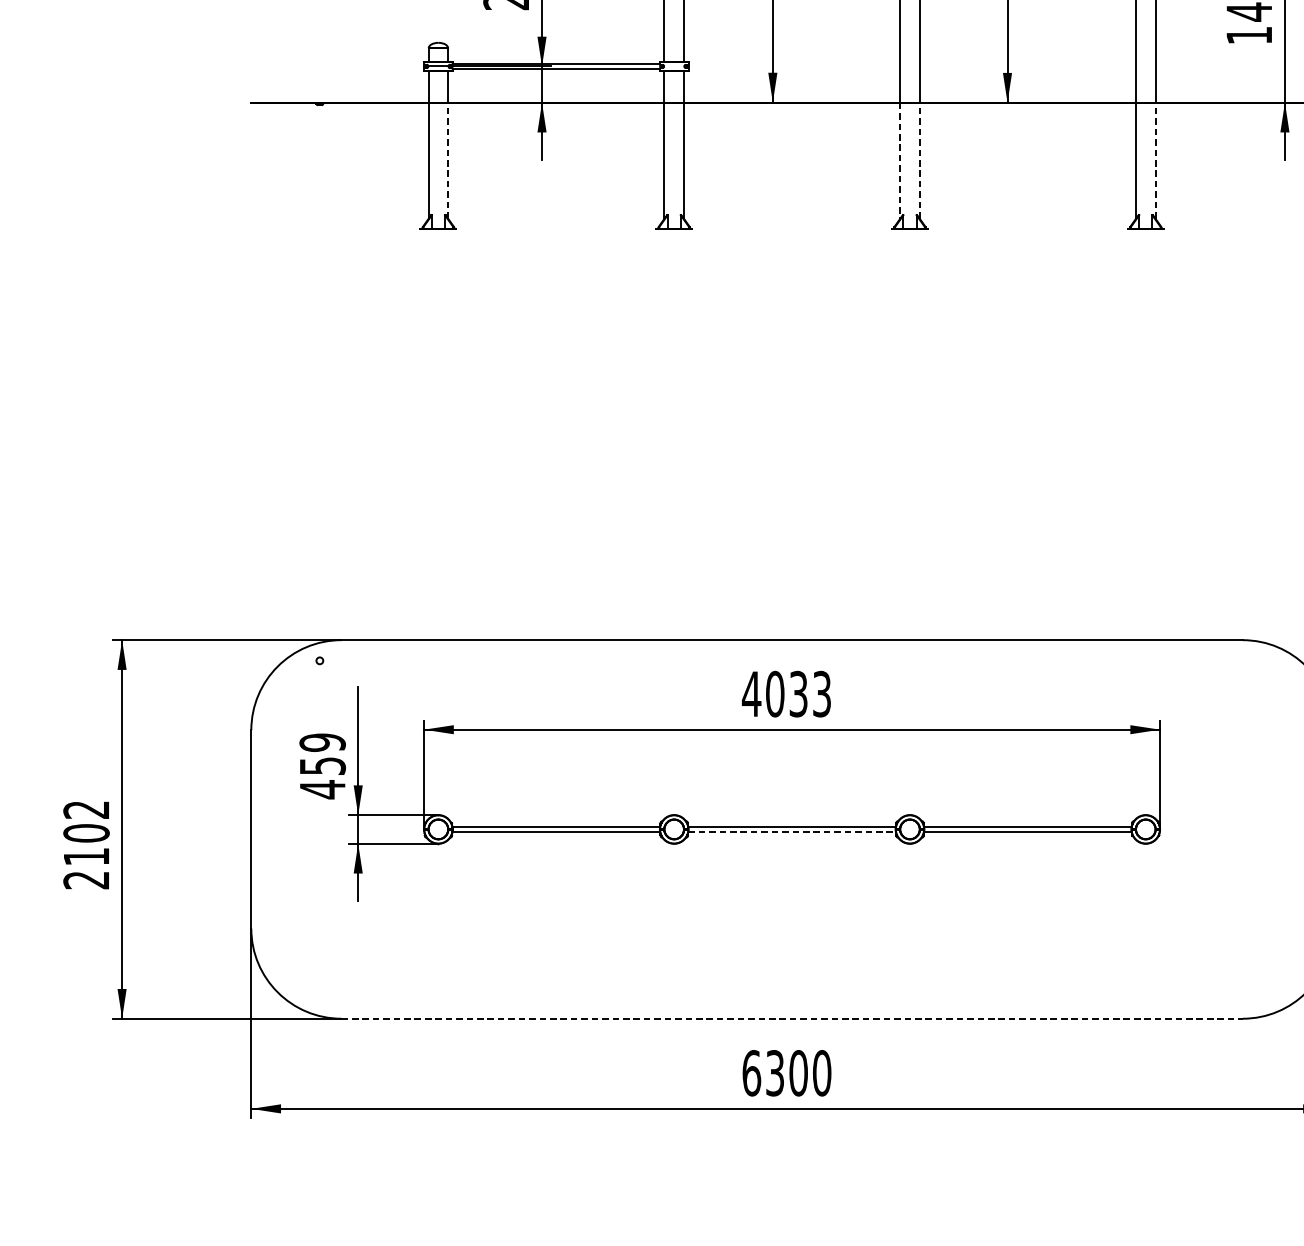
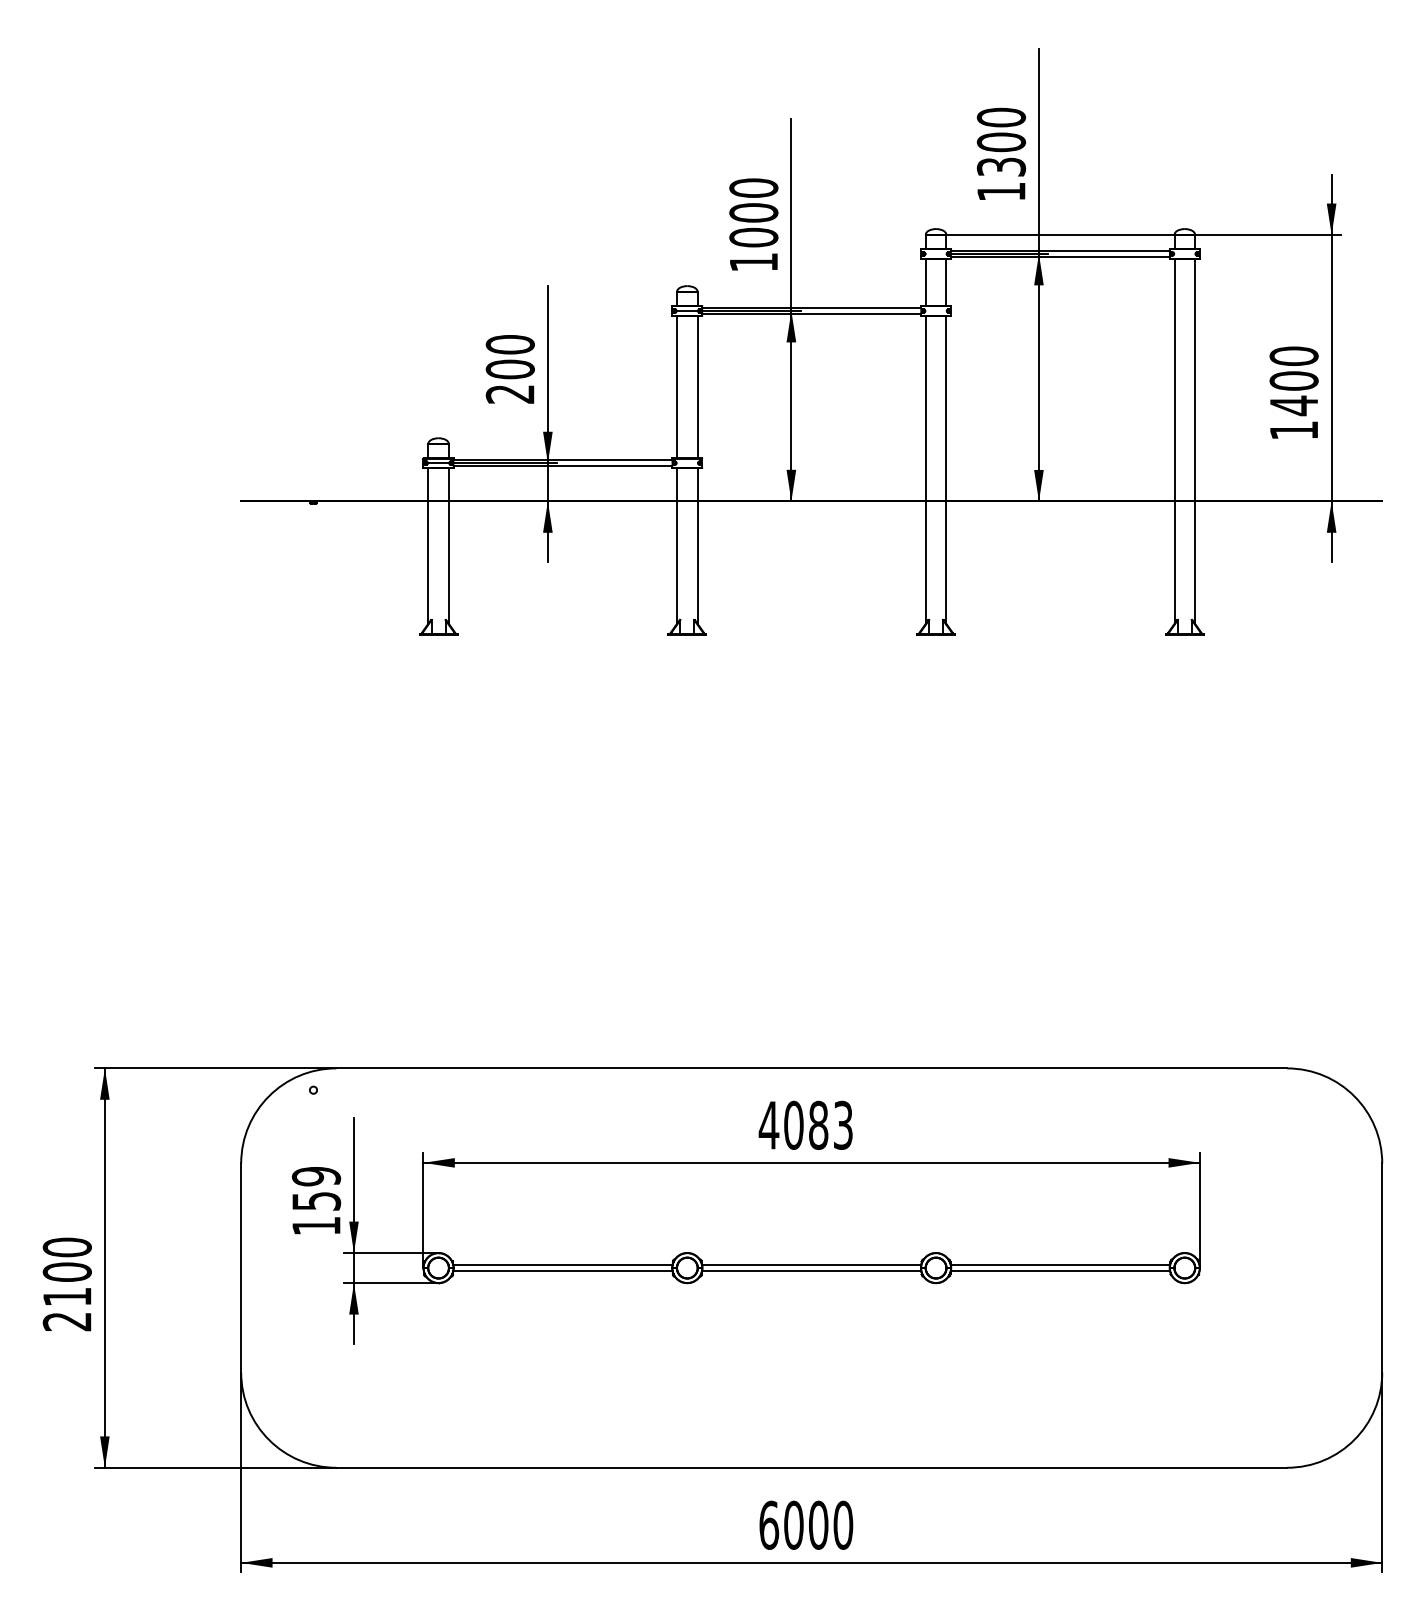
line: (447, 160) -> (448, 562), dashed -> solid
line: (919, 160) -> (946, 562), dashed -> solid
line: (1155, 160) -> (1195, 562), dashed -> solid
line: (899, 161) -> (925, 563), dashed -> solid
text: (798, 693) -> (818, 1124), 4033 -> 4083
text: (322, 789) -> (316, 1225), 459 -> 159
text: (85, 809) -> (66, 1247), 2102 -> 2100
line: (791, 832) -> (811, 1271), dashed -> solid
line: (792, 1018) -> (812, 1467), dashed -> solid
text: (774, 1072) -> (793, 1524), 6300 -> 6000

